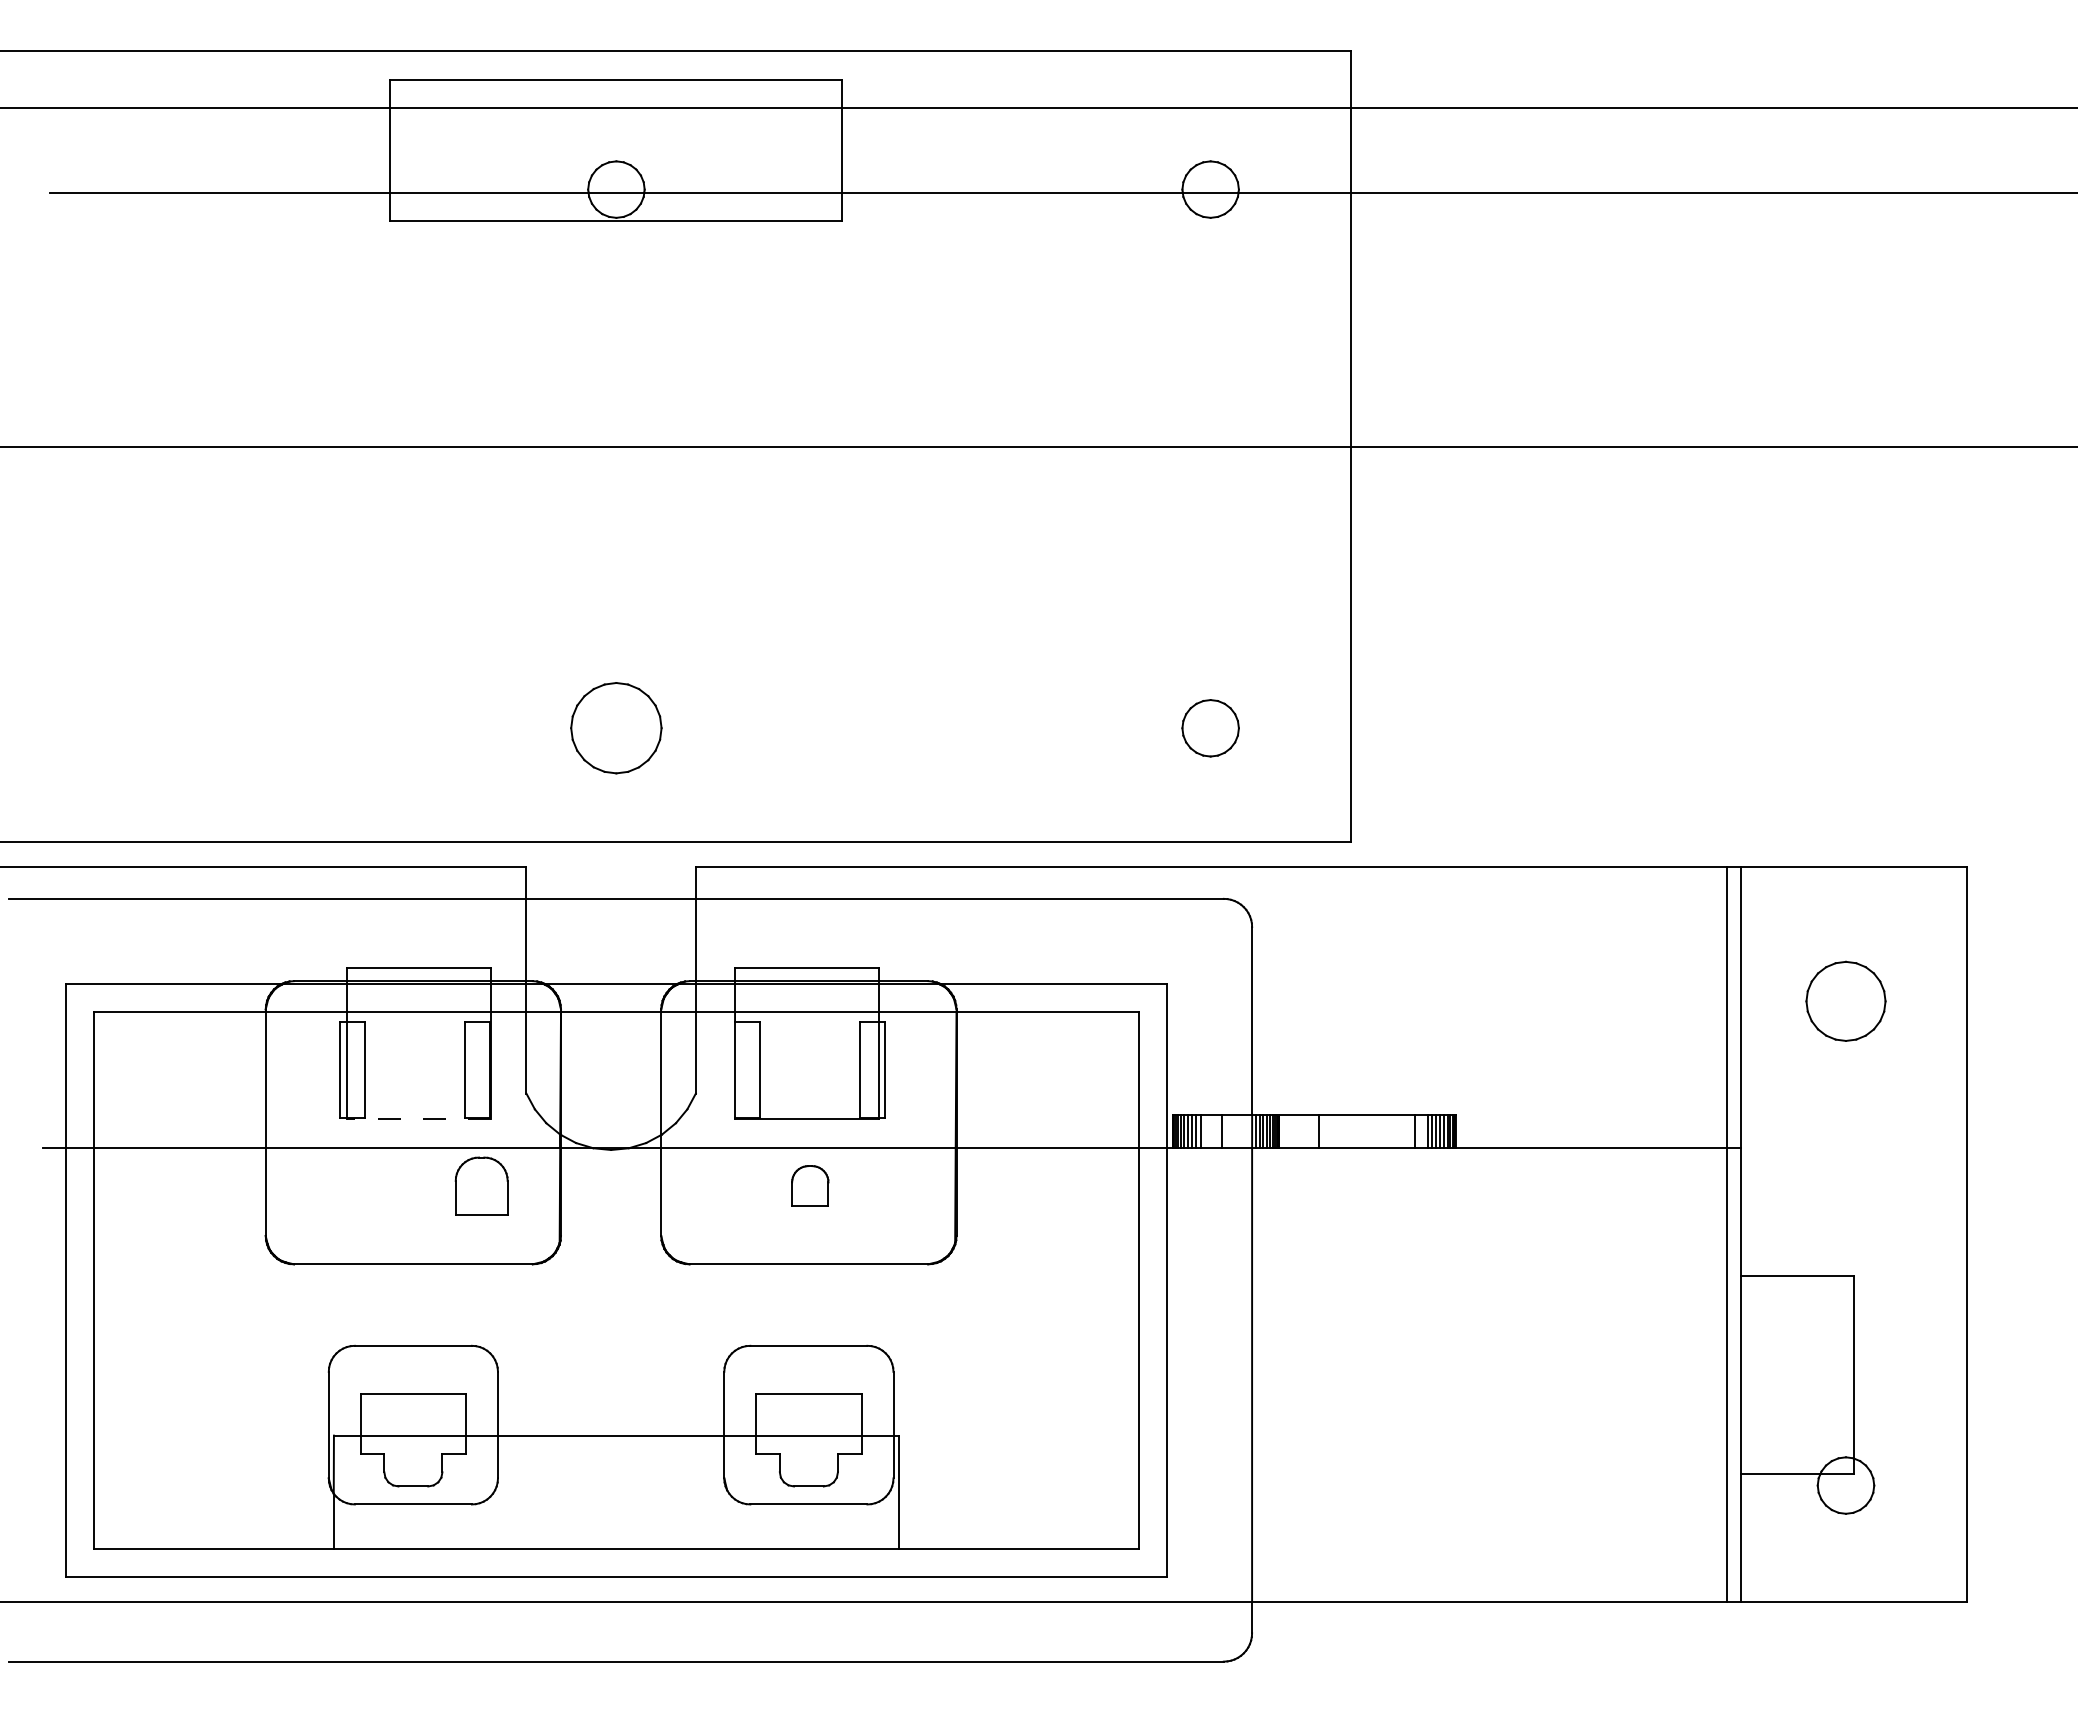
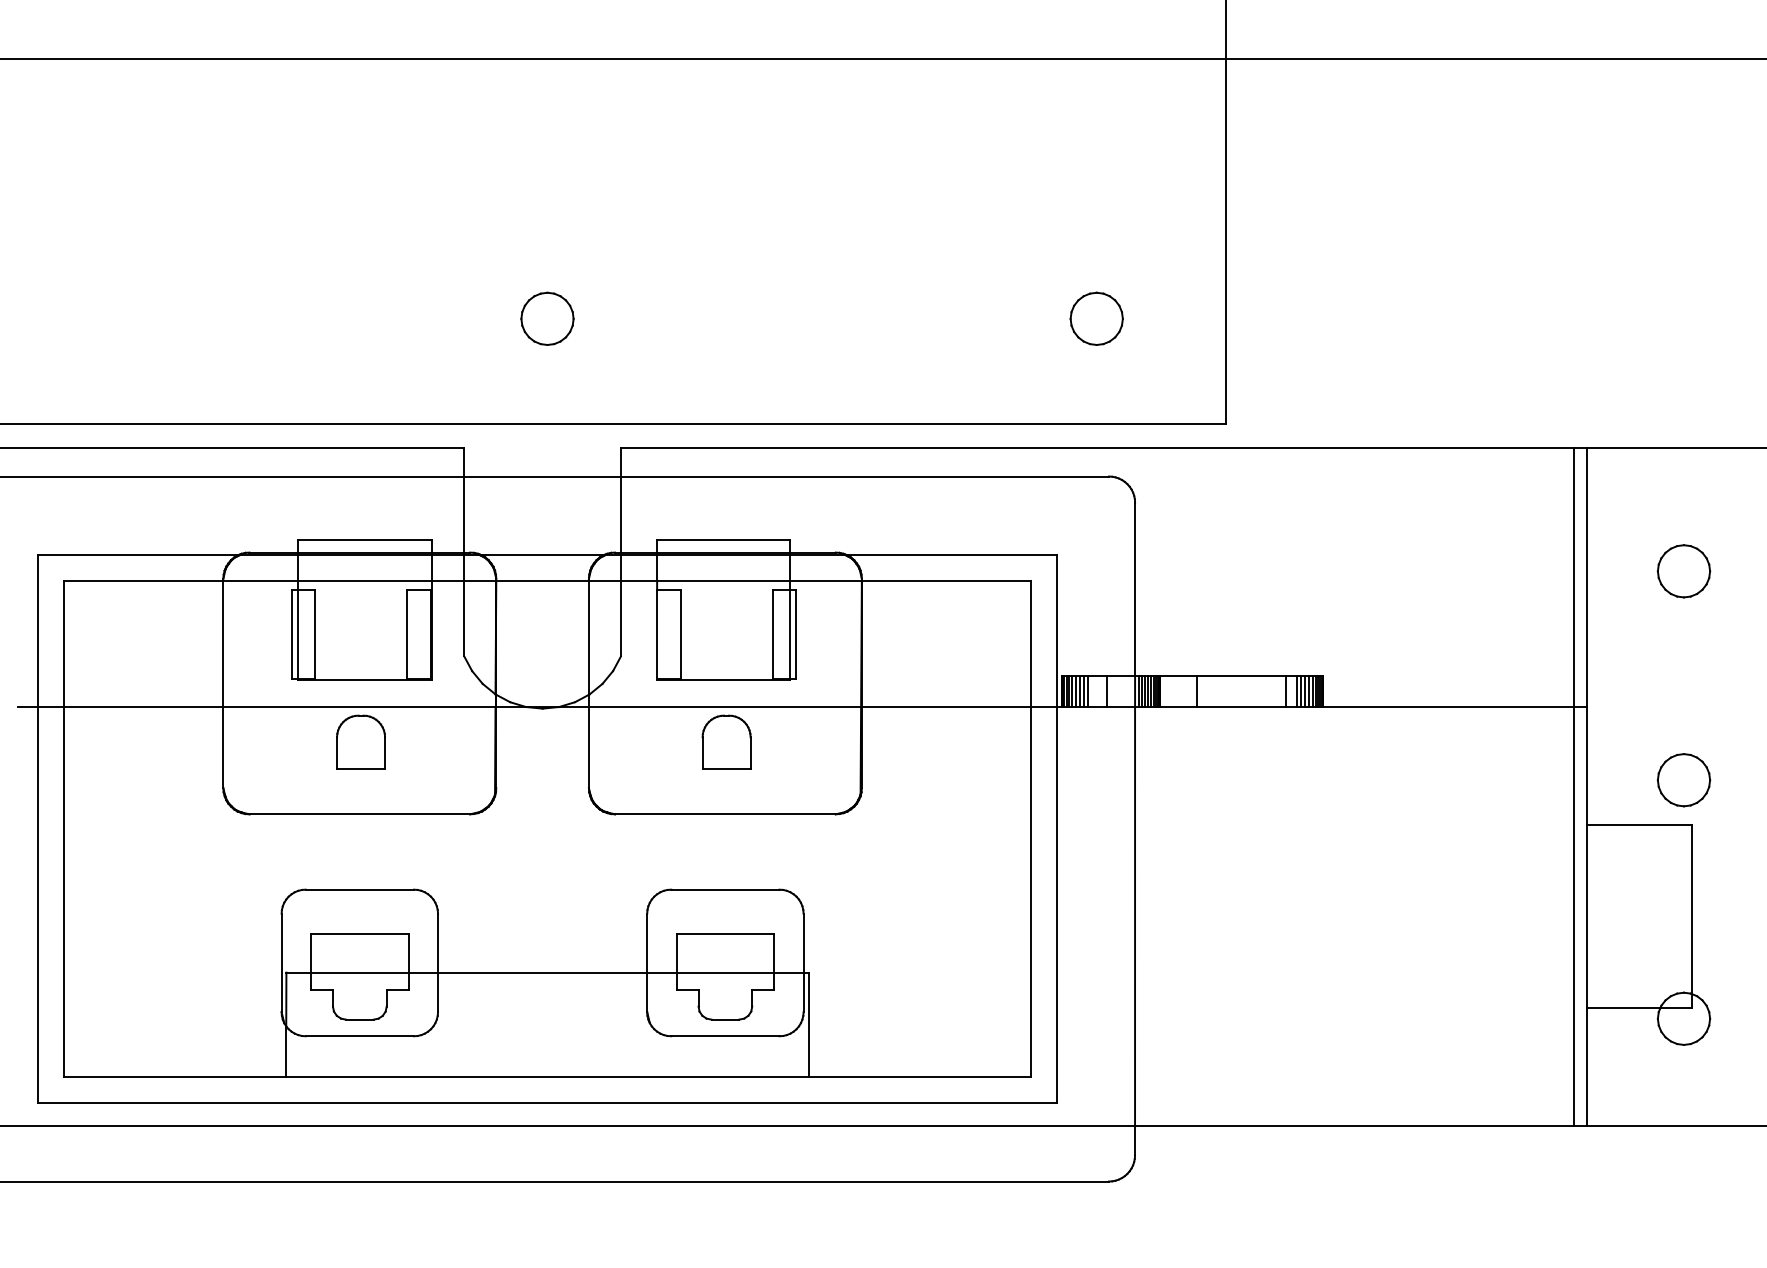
part: (616, 728) -> (547, 319), size x0.62
part: (1845, 1001) -> (1683, 571), size x0.71
line: (418, 1118) -> (364, 679), dashed -> solid
part: (481, 1185) -> (360, 741), moved
part: (810, 1185) -> (726, 741), size x1.43
part: (1845, 1227) -> (1683, 780), added

